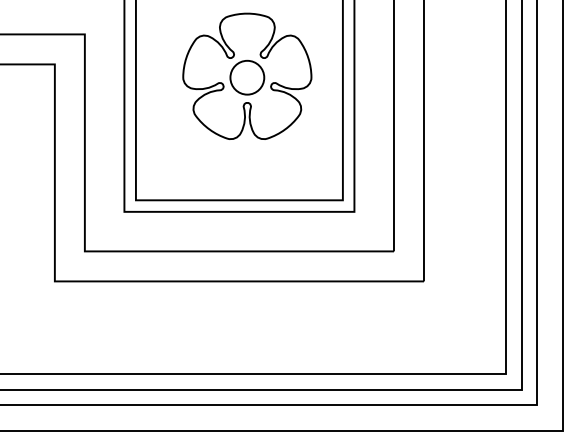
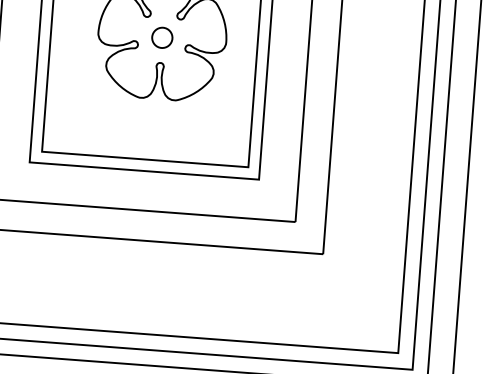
circle: (247, 77) -> (162, 37), size x0.6

